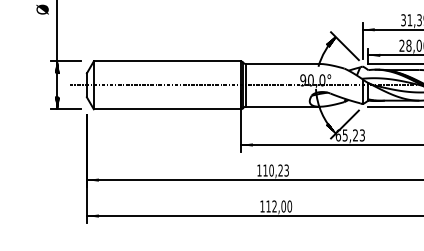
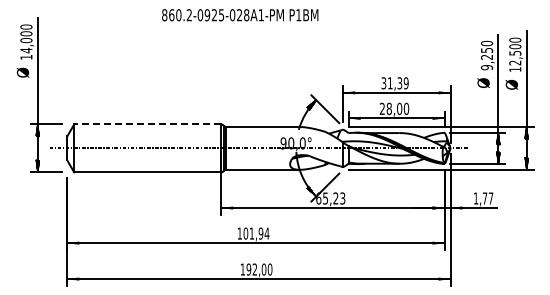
line: (167, 61) -> (147, 124), solid -> dashed
text: (276, 170) -> (256, 233), 110,23 -> 101,94
text: (268, 206) -> (248, 269), 112,00 -> 192,00

